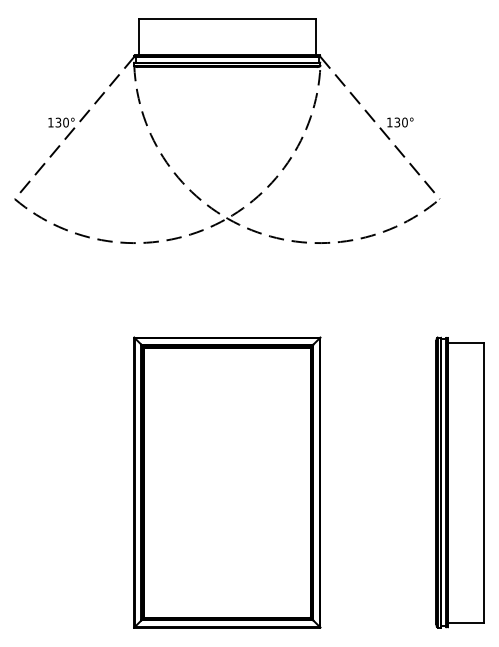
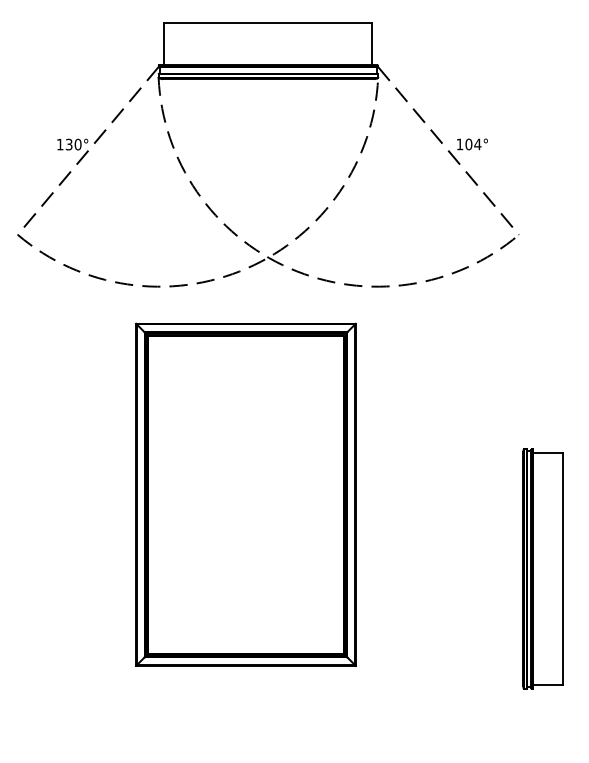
text: (401, 122) -> (473, 144), 130° -> 104°
part: (227, 482) -> (246, 494), moved
part: (459, 482) -> (542, 569), size x0.7

